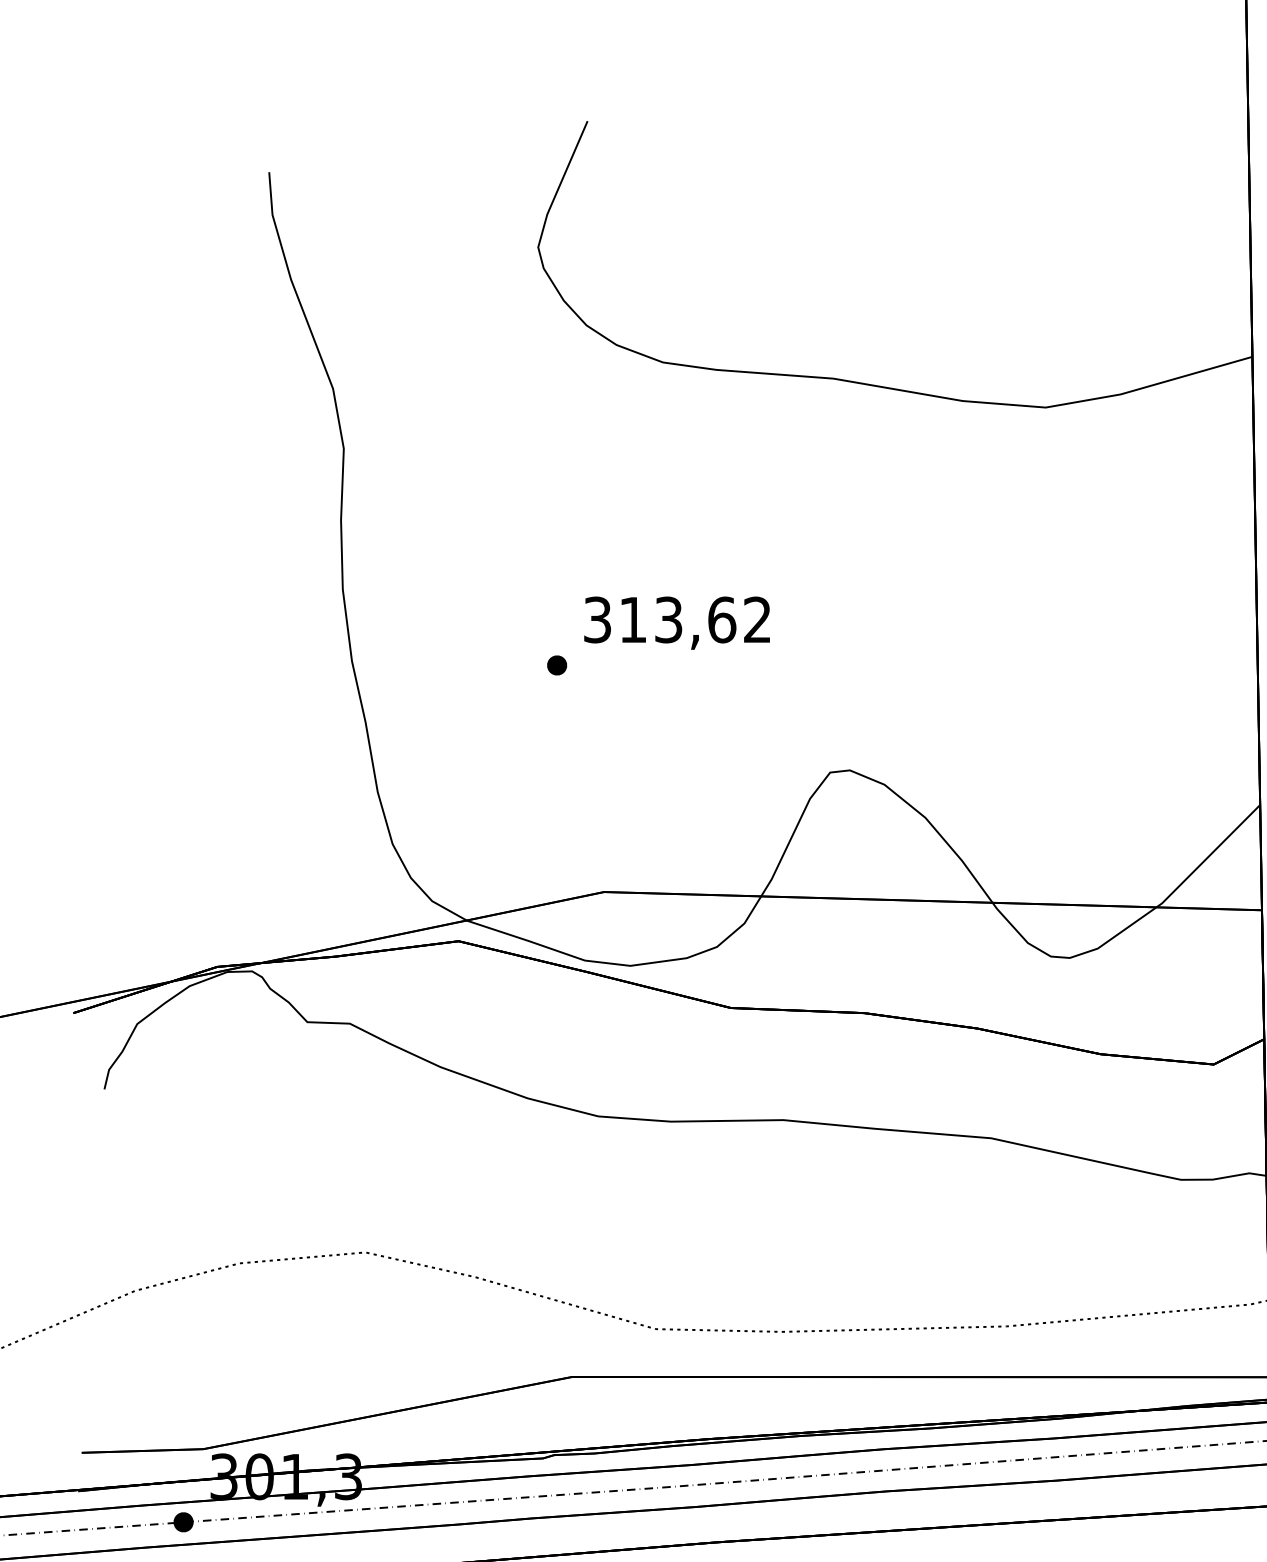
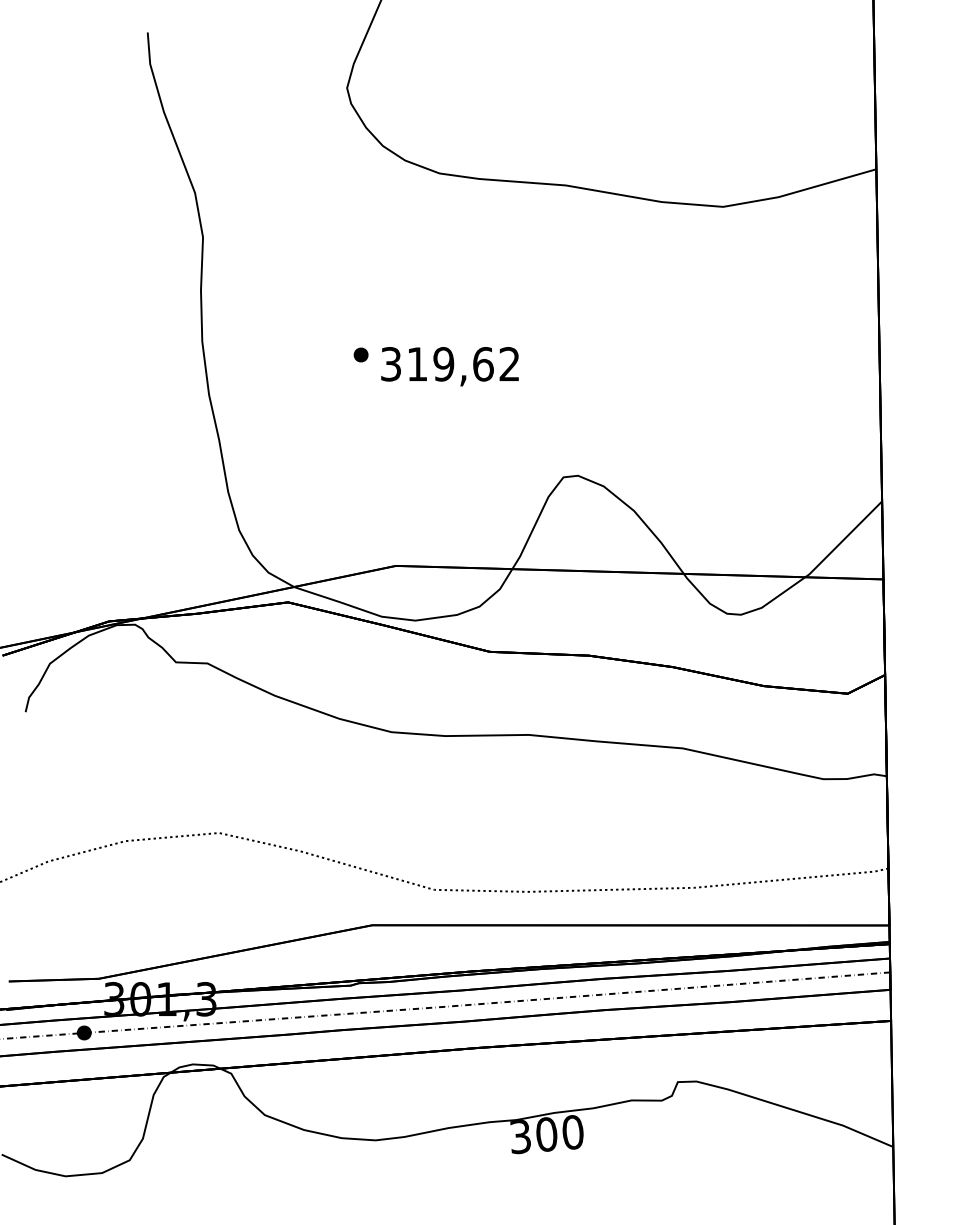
text: (668, 620) -> (443, 364), 313,62 -> 319,62
part: (556, 664) -> (360, 354), moved

